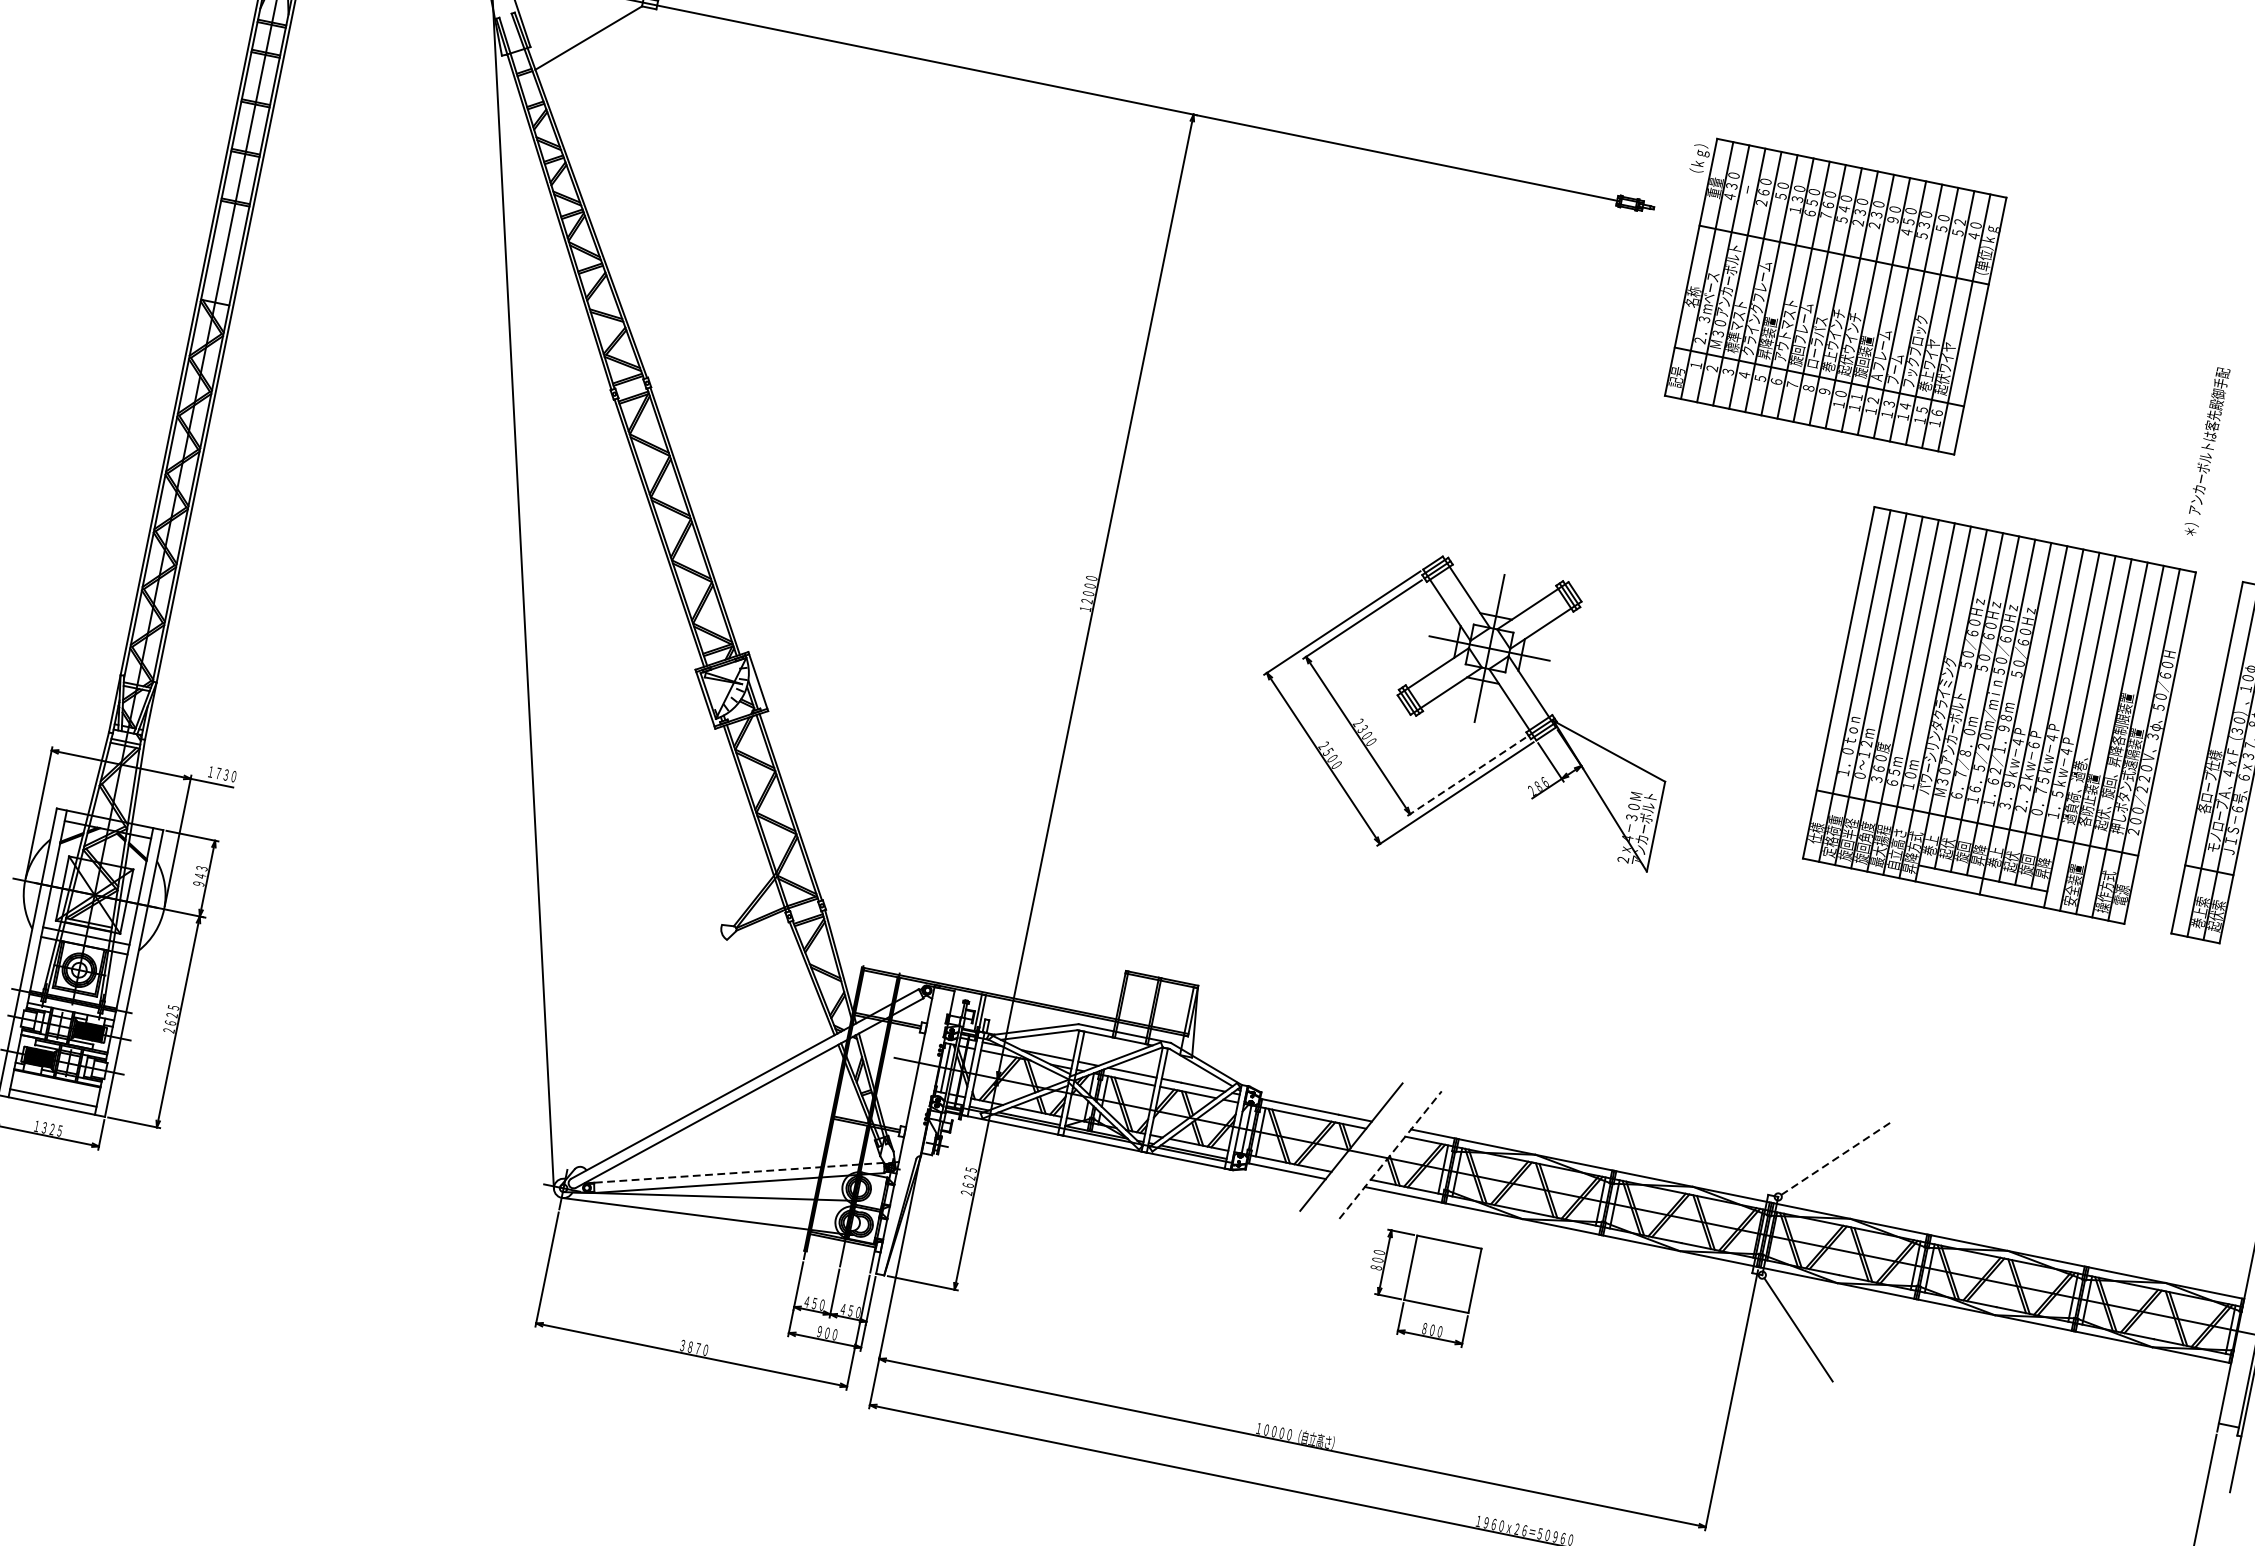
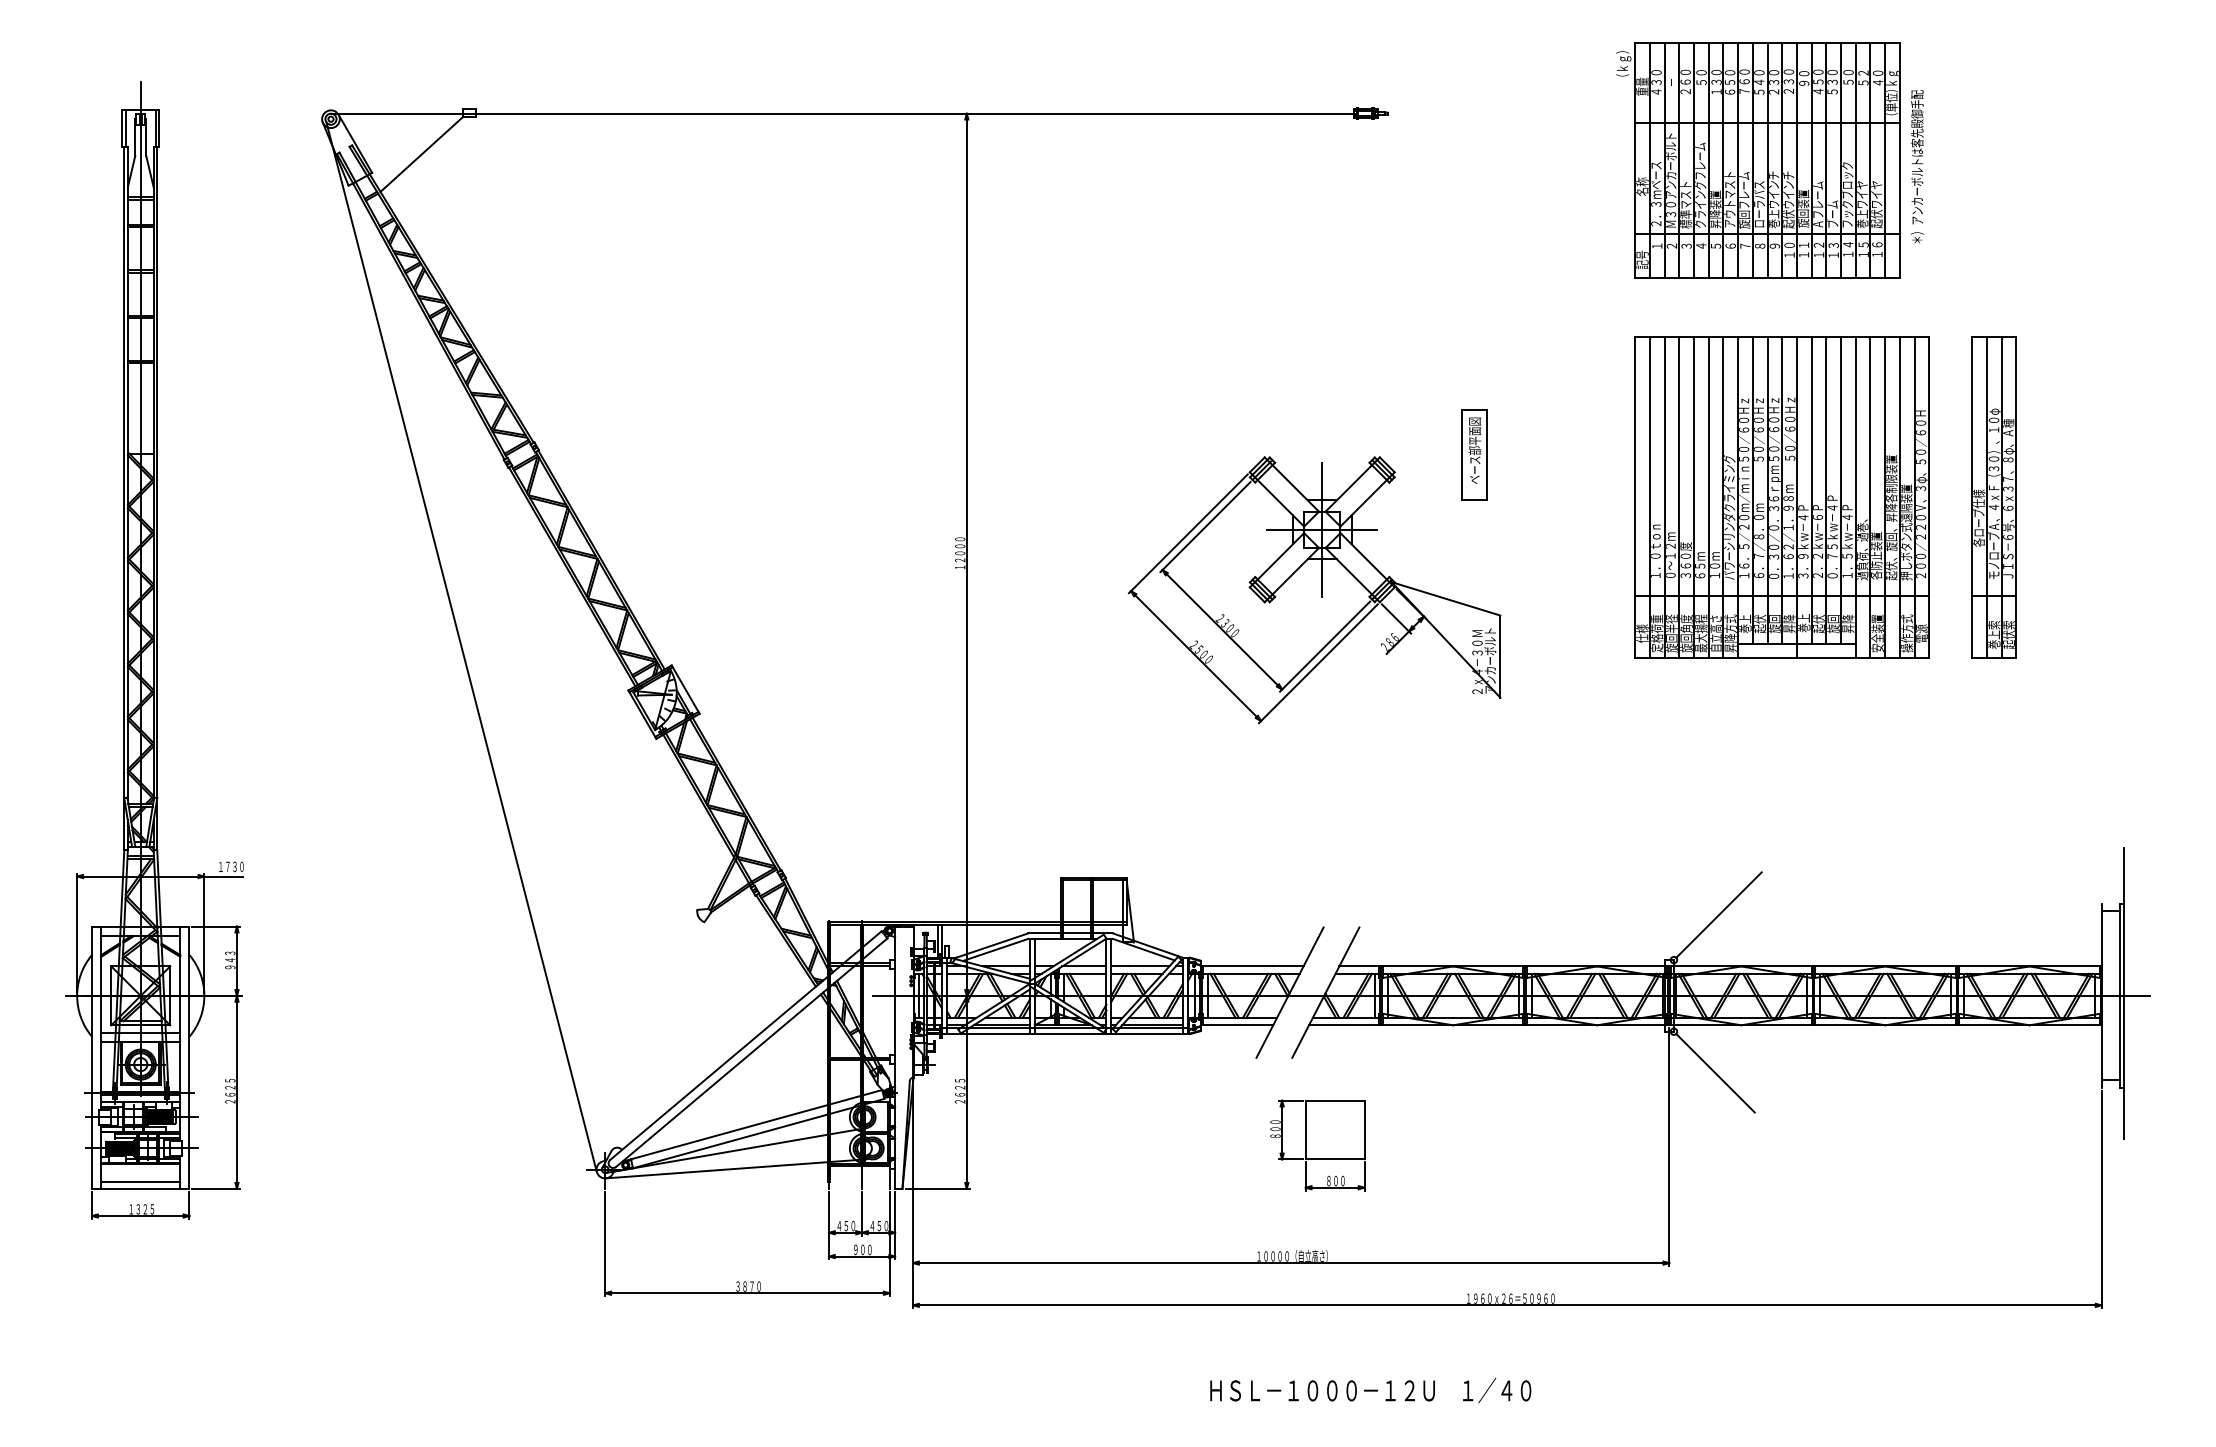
part: (1825, 294) -> (1758, 160), moved
text: (2207, 451) -> (1917, 166), moved
part: (1672, 599) -> (1474, 454), added
text: (1952, 734) -> (1744, 522), Ｍ３０アンカーボルト -> １６．５／２０ｍ／ｍｉｎ
text: (1985, 739) -> (1774, 521), １６．５／２０ｍ／ｍｉｎ -> ０．３０／０．３６ｒｐｍ
line: (1467, 776) -> (1325, 646), dashed -> solid
line: (1391, 1155) -> (1326, 992), dashed -> solid
line: (1838, 1157) -> (1719, 914), dashed -> solid
line: (739, 1172) -> (756, 1124), dashed -> solid
part: (1420, 1287) -> (1317, 1145), moved

